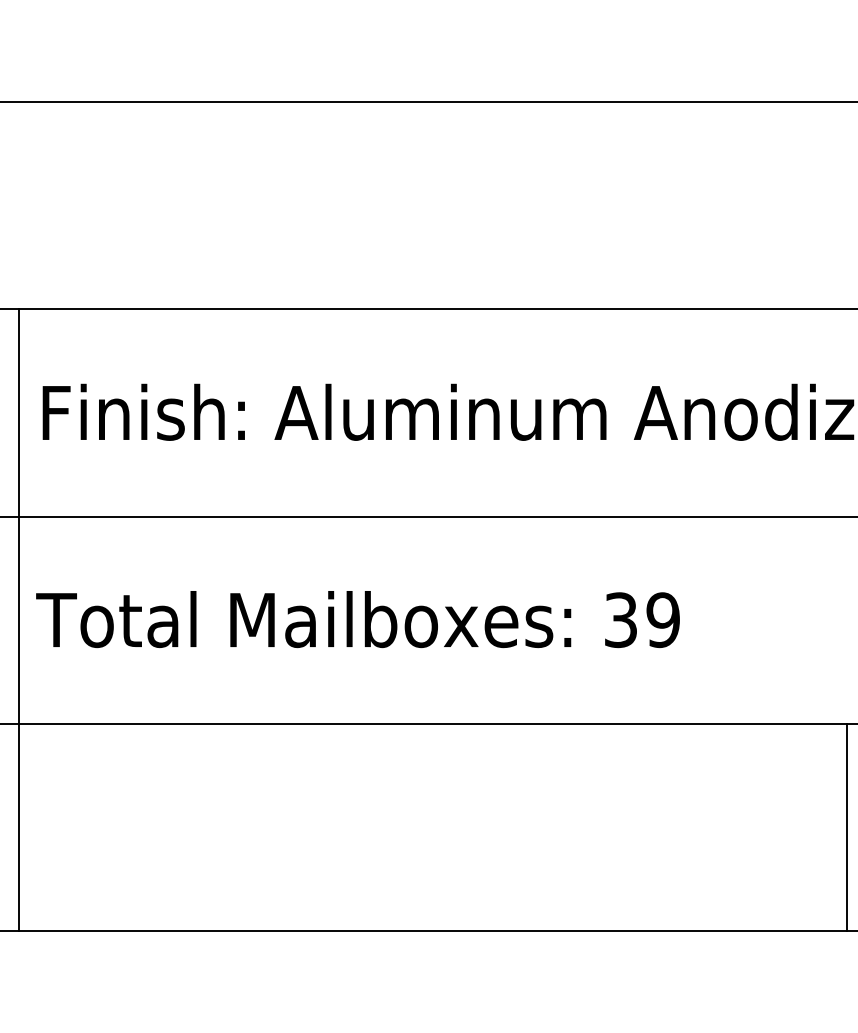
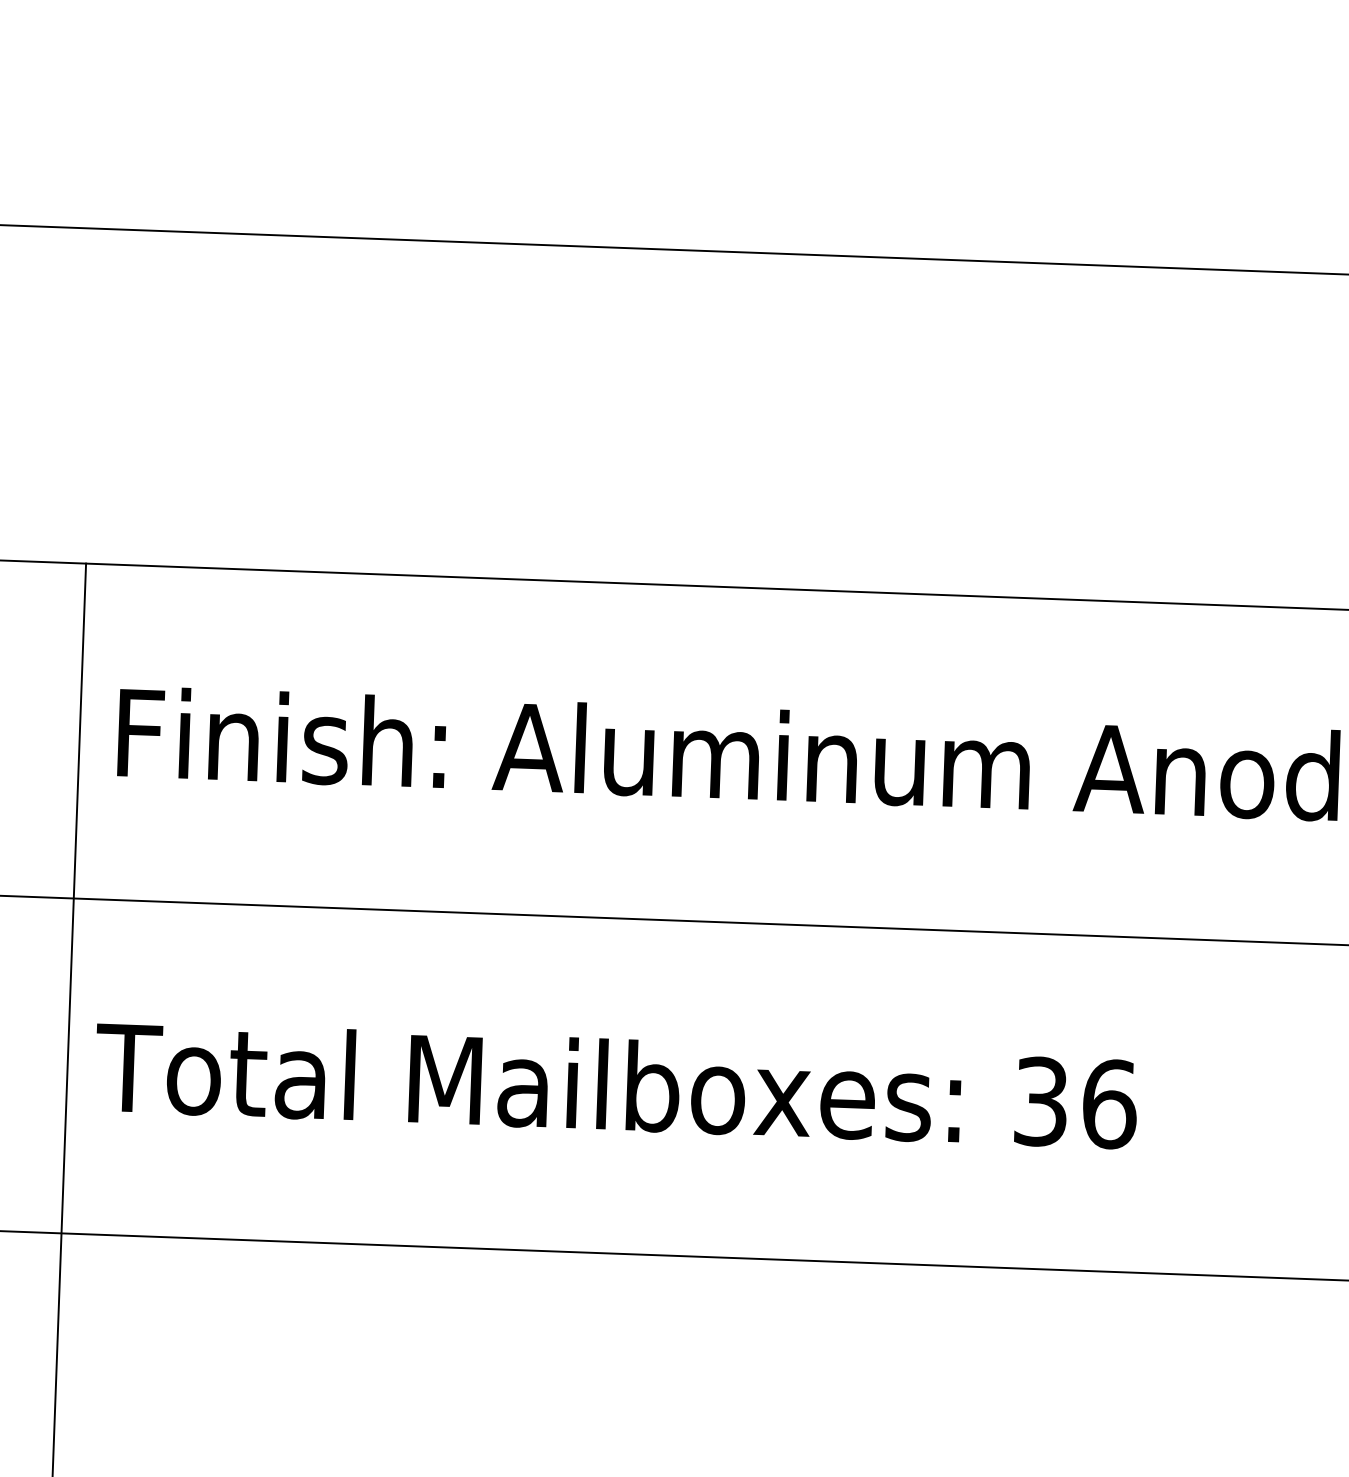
text: (663, 620) -> (1109, 1104), 39 -> 36

